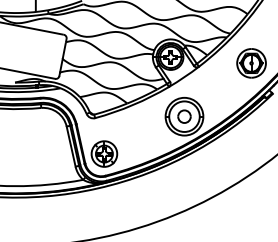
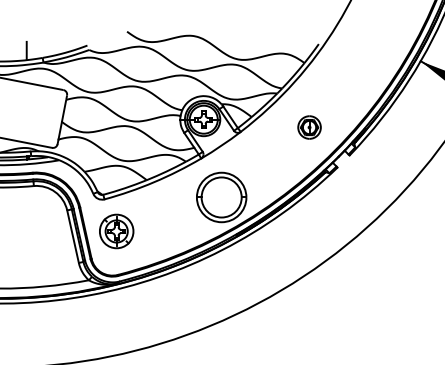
part: (251, 63) -> (309, 127), size x0.6
part: (184, 116) -> (221, 197), removed
part: (104, 154) -> (116, 231), moved

